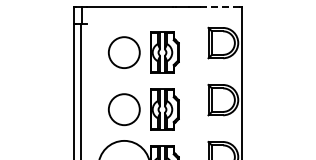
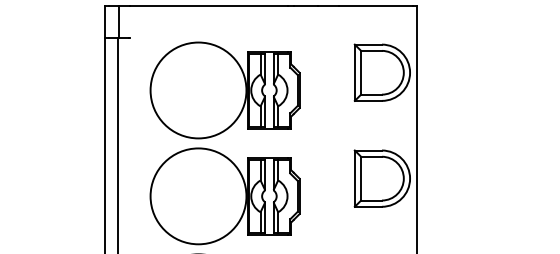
line: (219, 7) -> (375, 6), dashed -> solid
circle: (124, 52) -> (198, 90), size x1.67
circle: (124, 109) -> (198, 196), size x1.67

